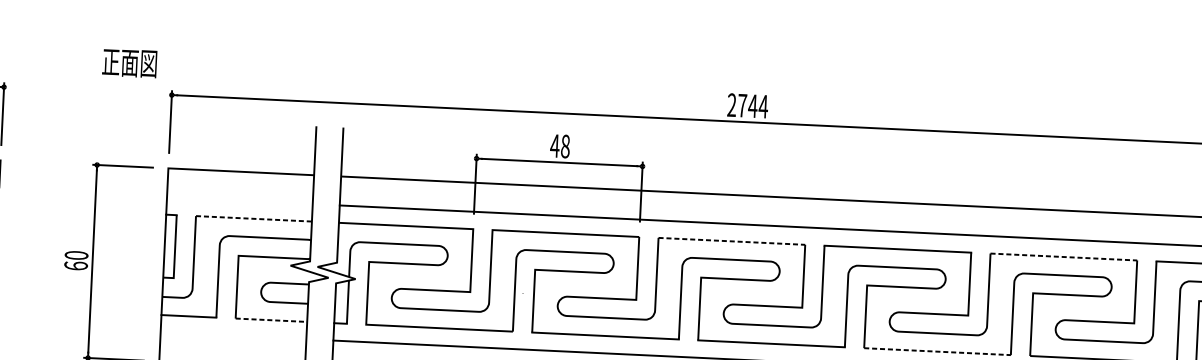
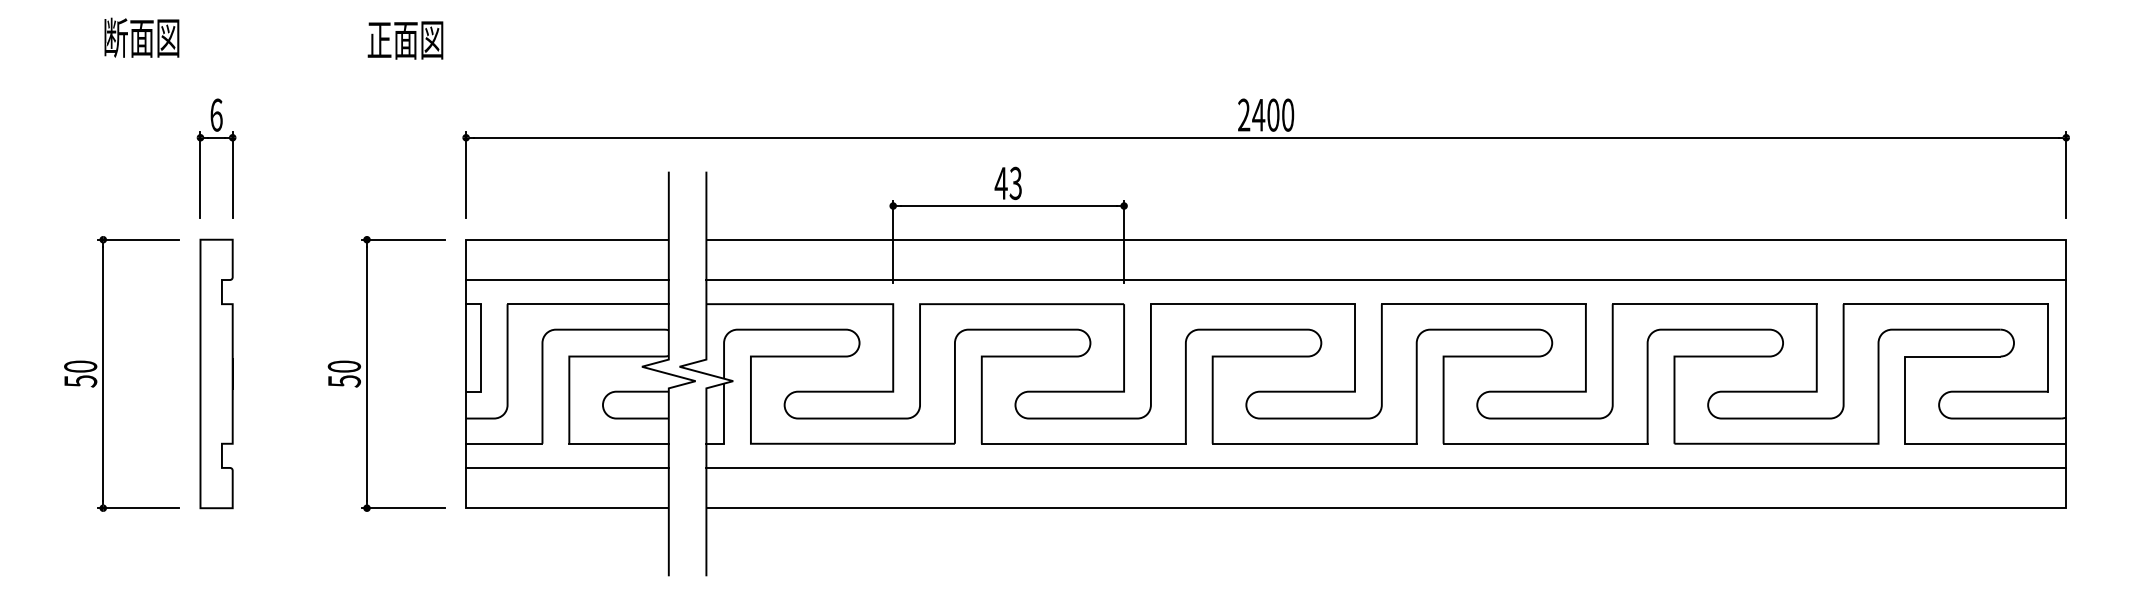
text: (129, 63) -> (405, 40), moved
text: (753, 105) -> (1273, 114), 2744 -> 2400
text: (565, 145) -> (1015, 182), 48 -> 43
line: (239, 201) -> (567, 280), added
line: (254, 219) -> (588, 304), dashed -> solid
line: (732, 241) -> (1253, 304), dashed -> solid
line: (1064, 257) -> (1715, 304), dashed -> solid
text: (75, 266) -> (343, 381), 60 -> 50
line: (271, 320) -> (619, 443), dashed -> solid
line: (233, 335) -> (567, 467), added
line: (938, 351) -> (1546, 443), dashed -> solid

